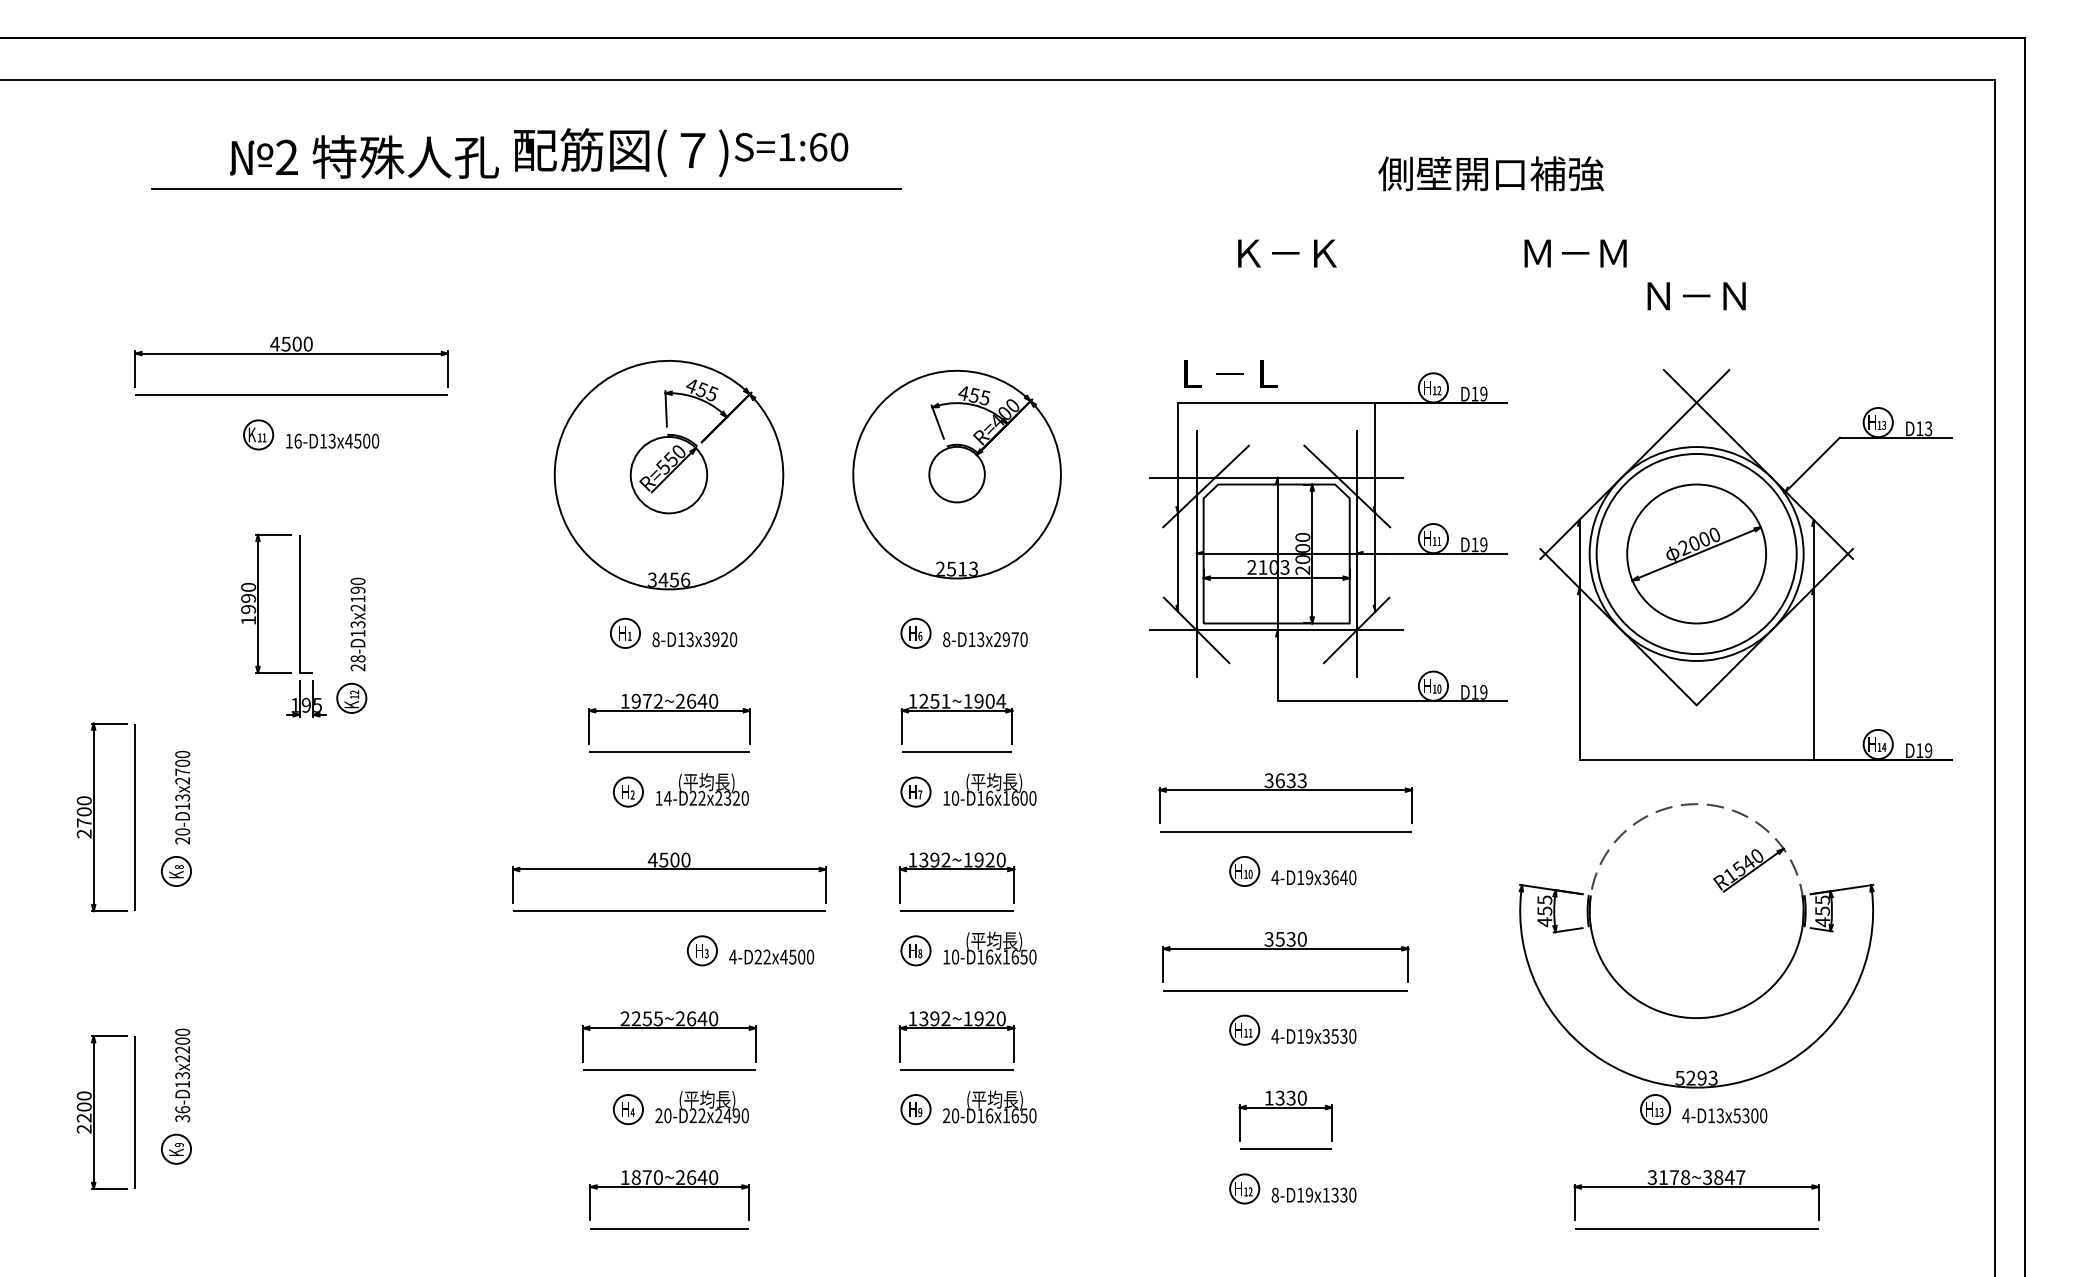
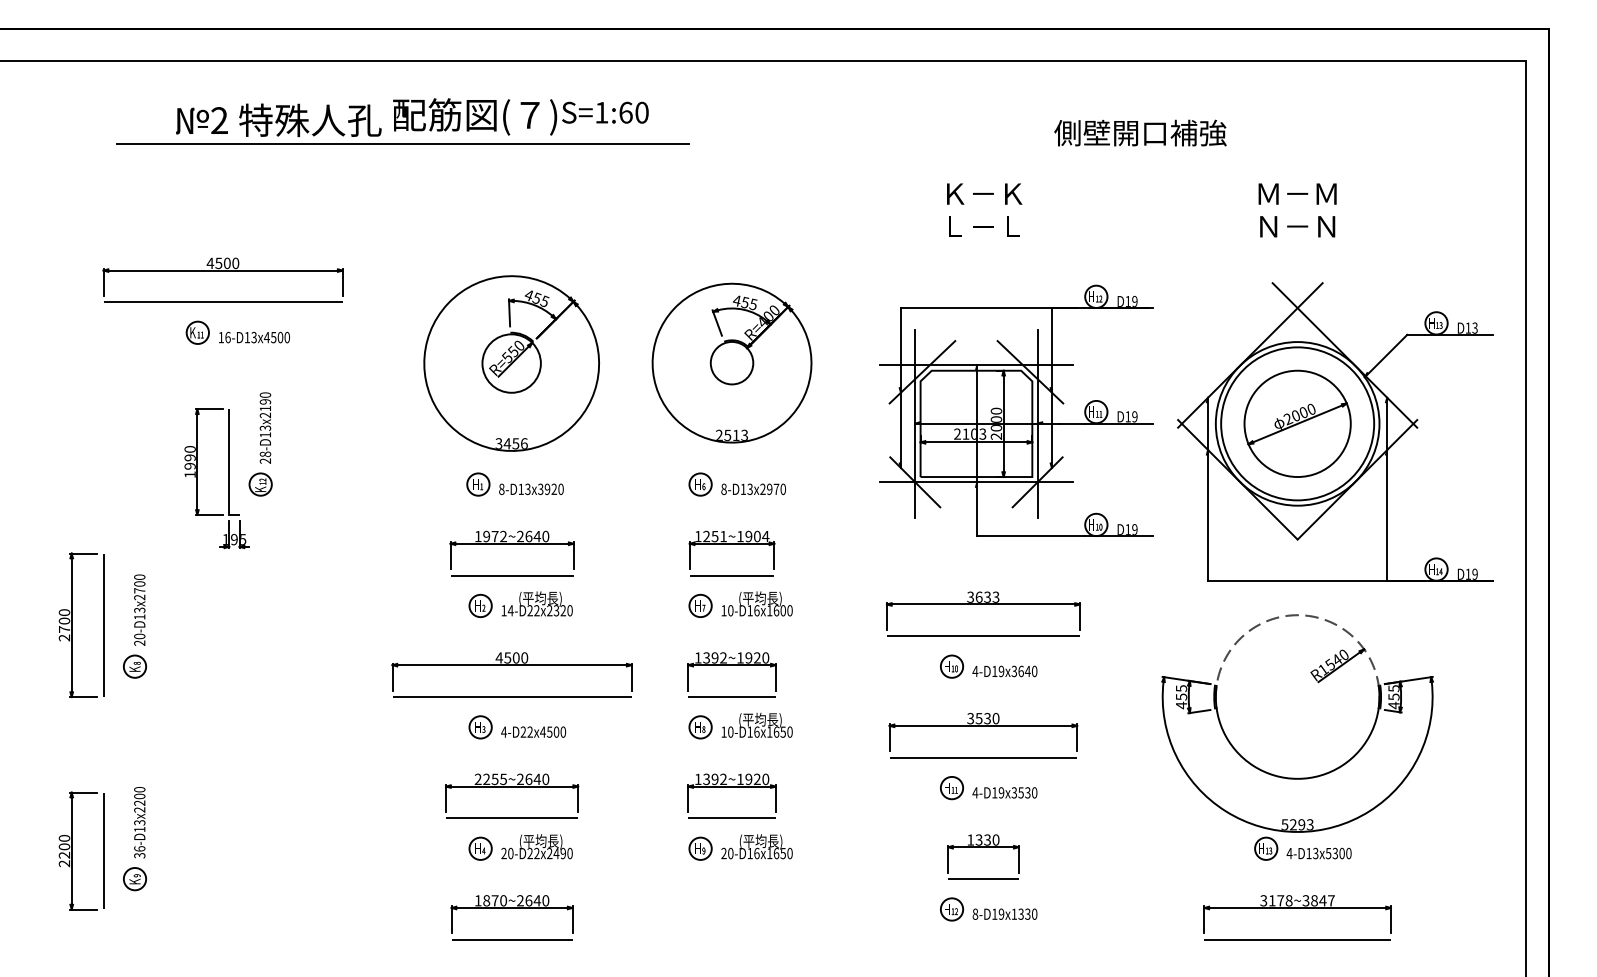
text: (1575, 253) -> (1297, 194), moved
text: (1230, 373) -> (983, 226), moved
part: (351, 645) -> (260, 444), moved
part: (750, 950) -> (517, 727), moved

